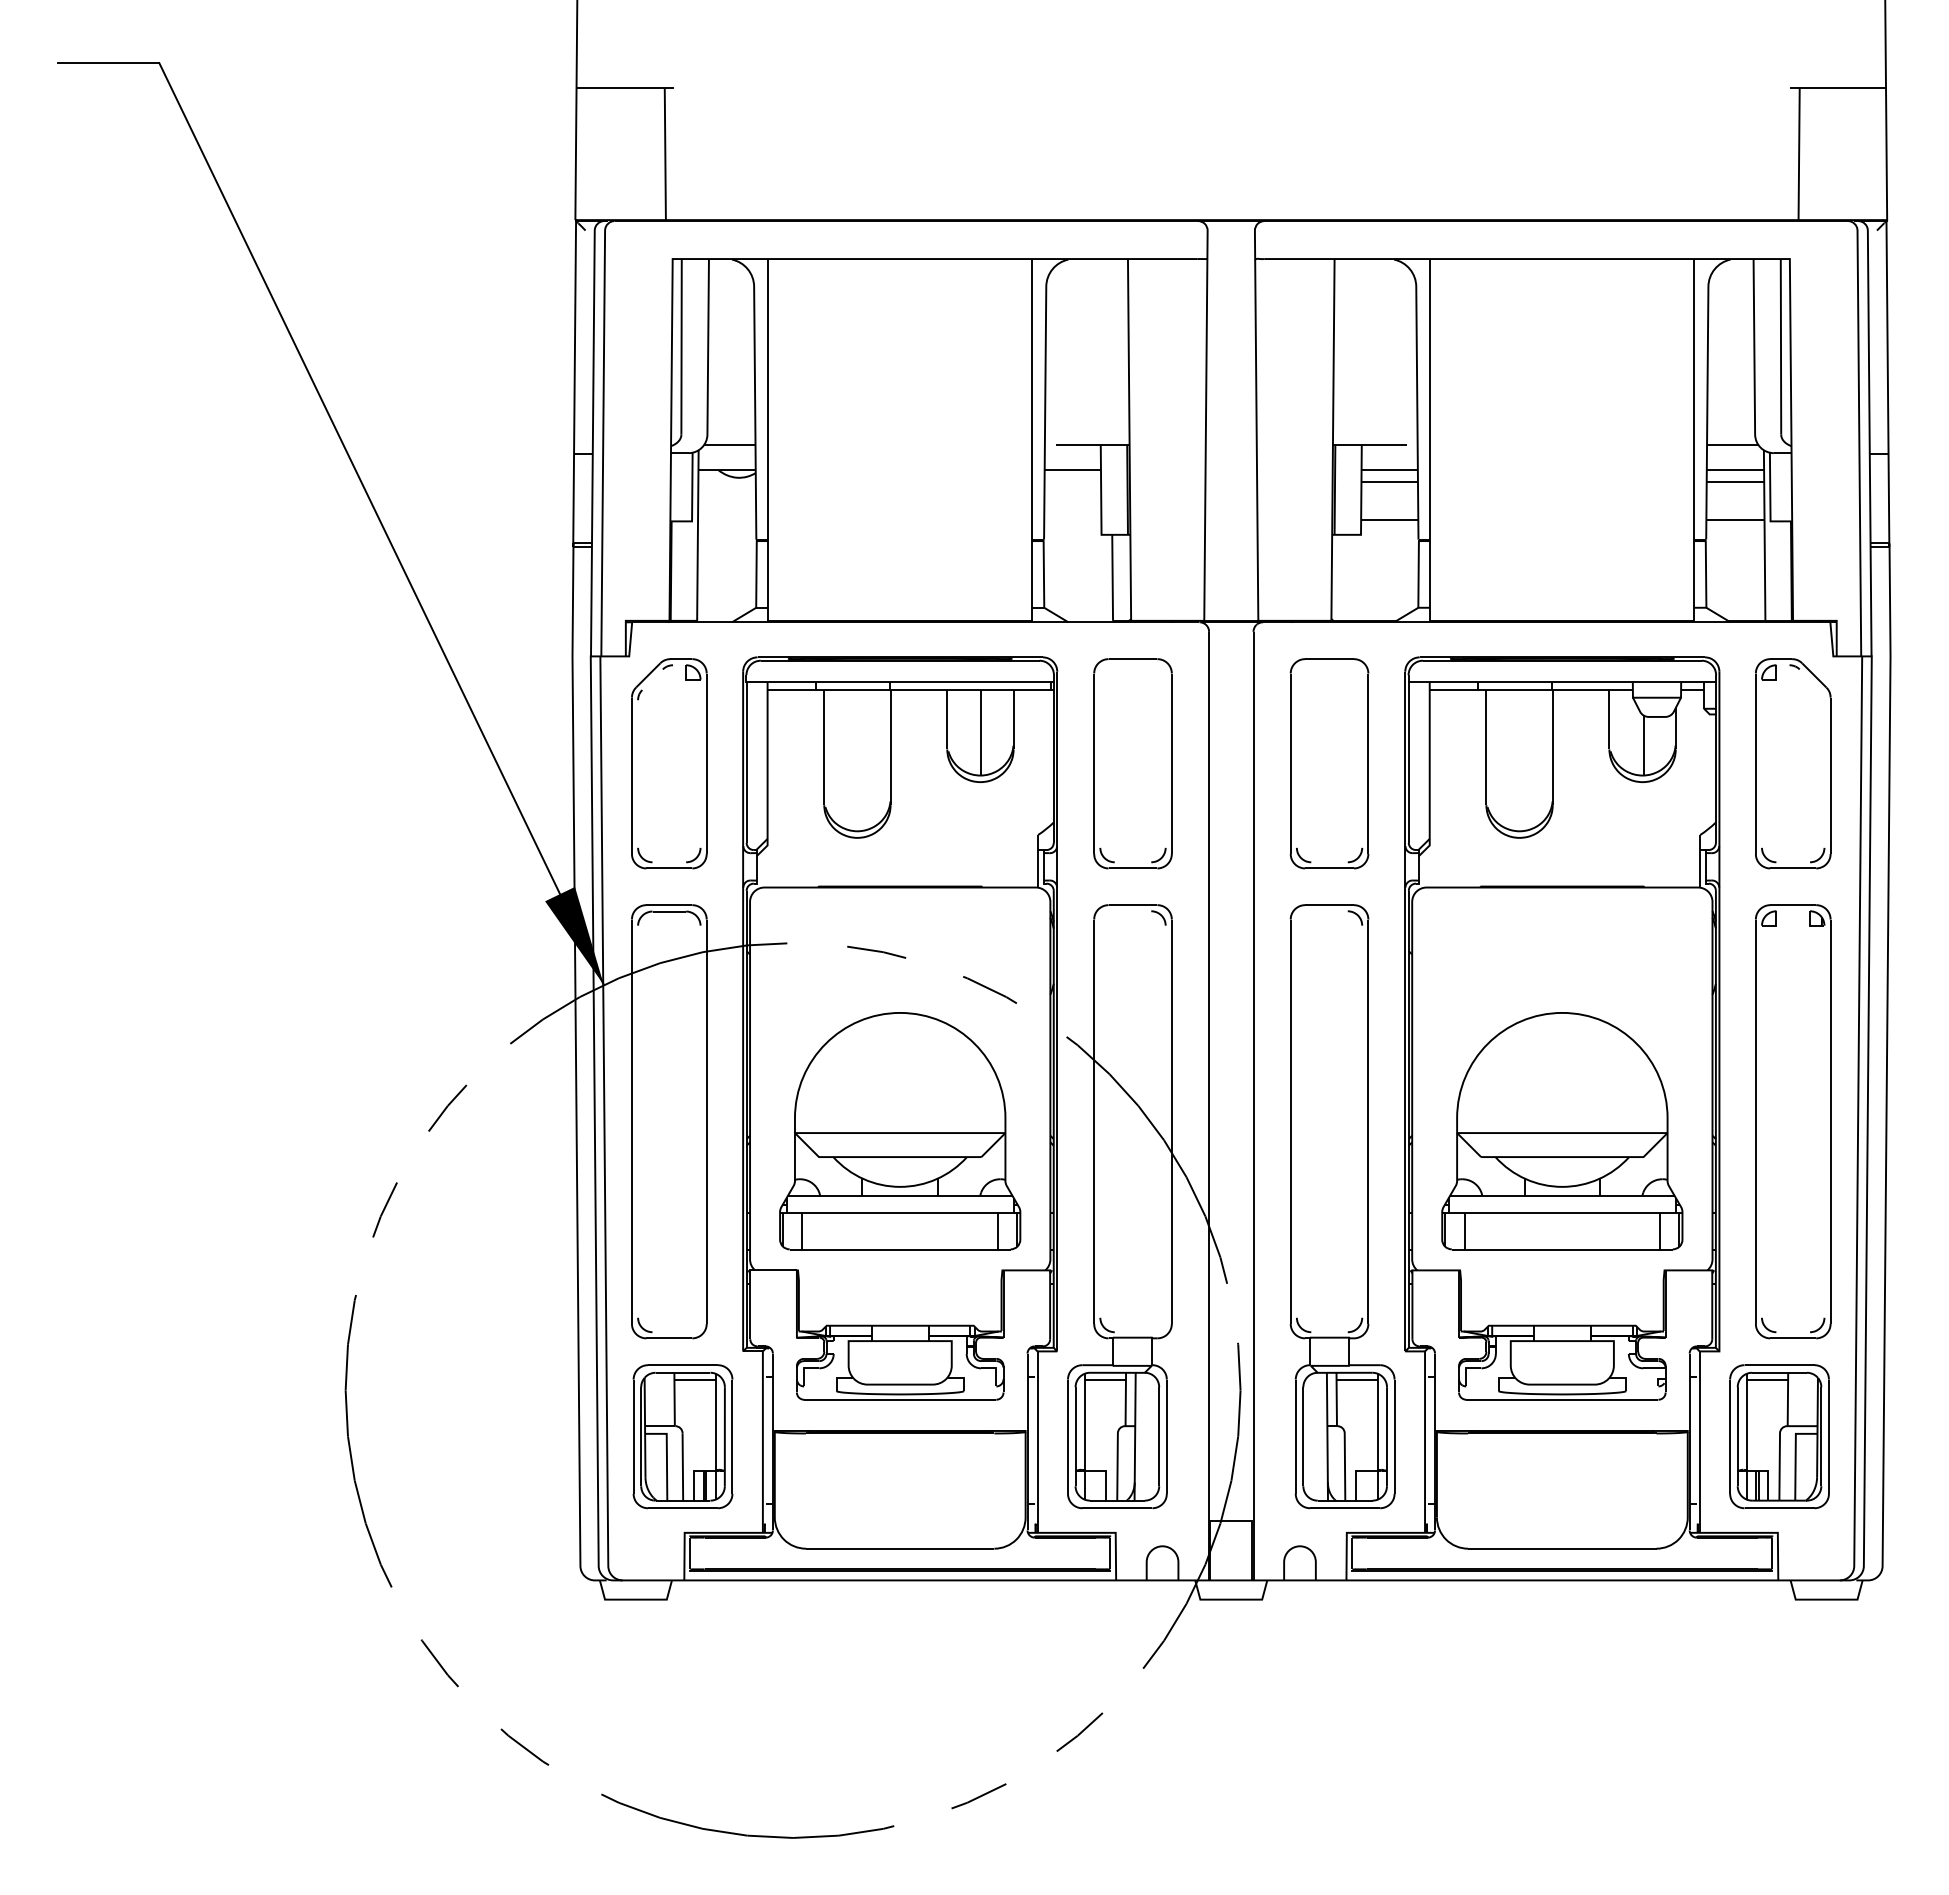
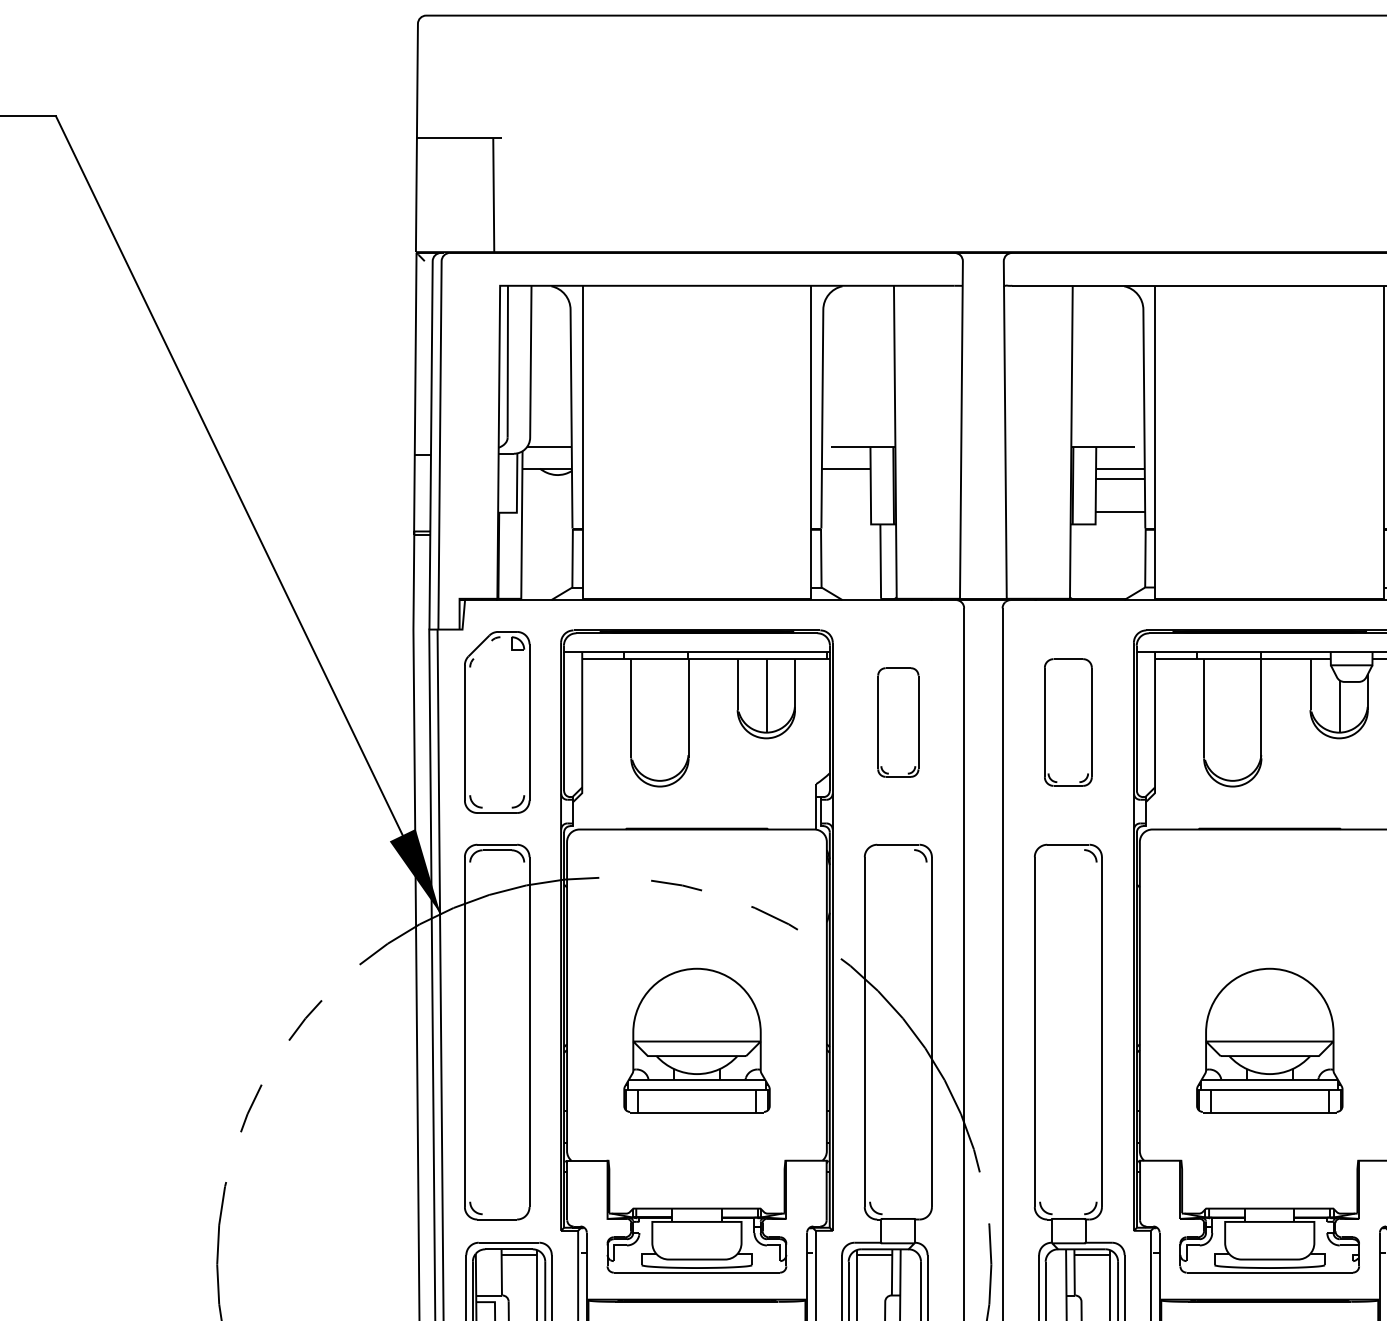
part: (1132, 763) -> (897, 722), size x0.6
part: (1329, 763) -> (1068, 722), size x0.7
part: (900, 1131) -> (697, 1040), size x0.7
part: (1562, 1131) -> (1269, 1040), size x0.7

